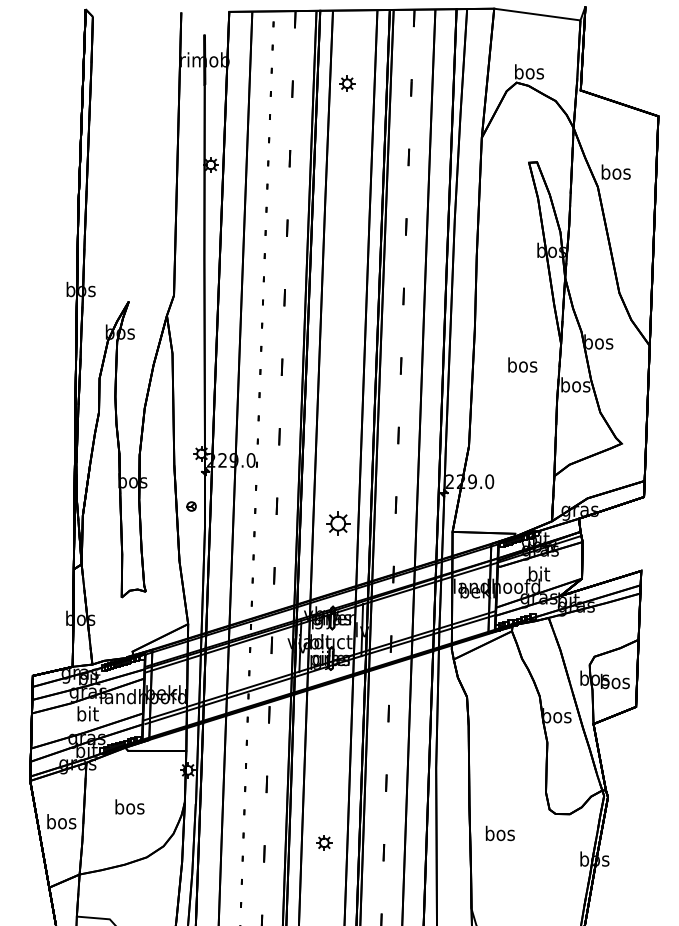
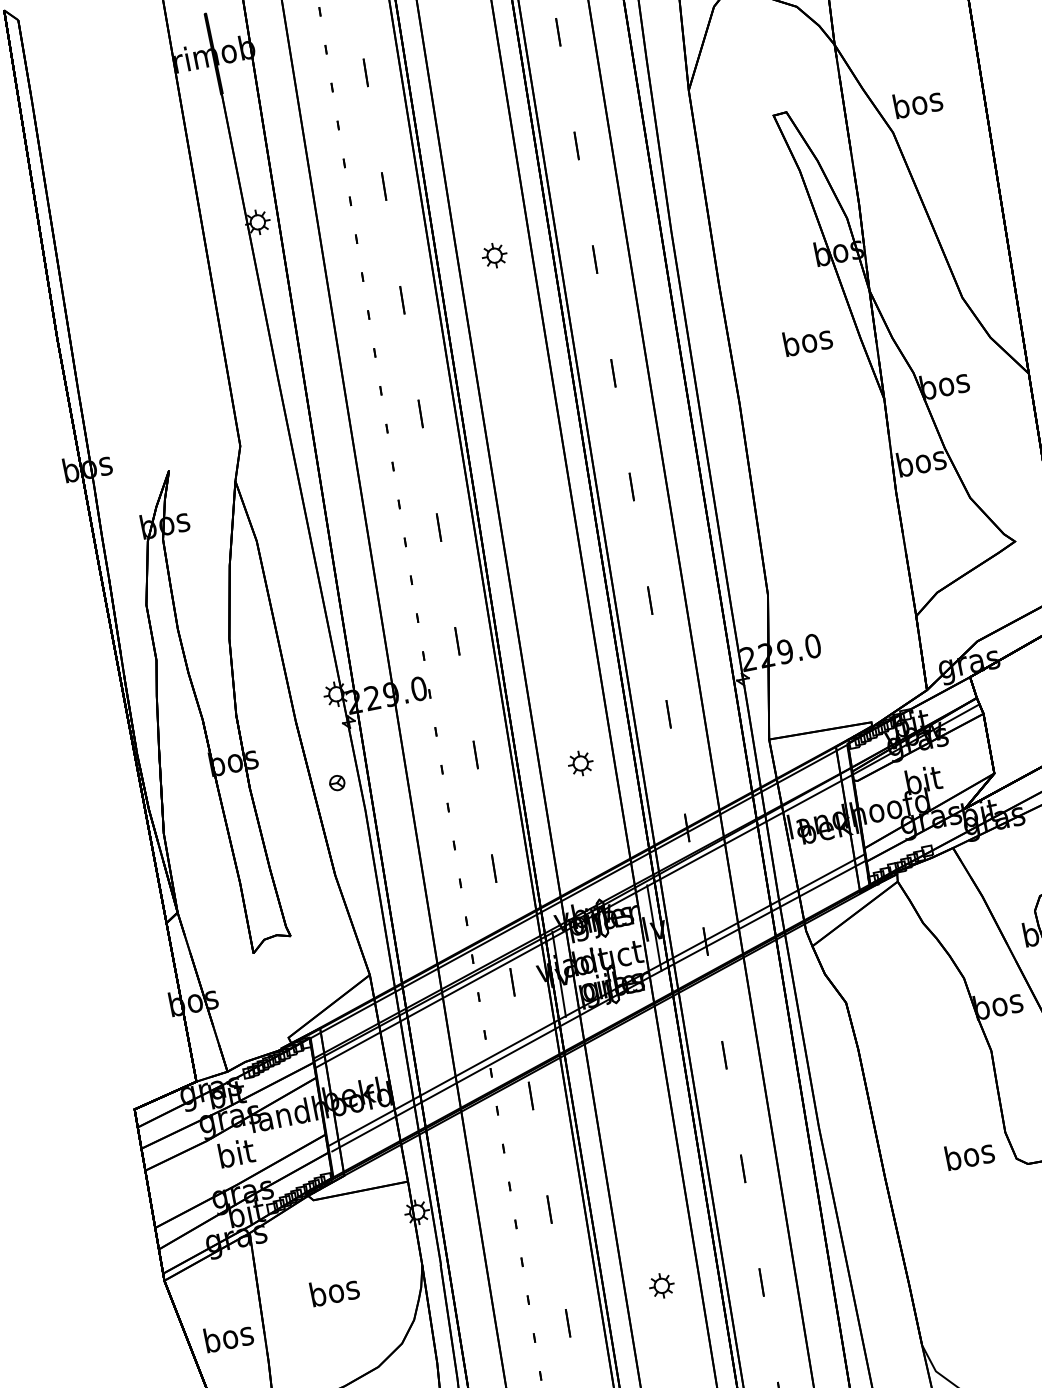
part: (347, 83) -> (494, 255), moved
text: (522, 364) -> (807, 339), moved
part: (337, 523) -> (579, 763), size x0.62
text: (499, 833) -> (968, 1154), moved

